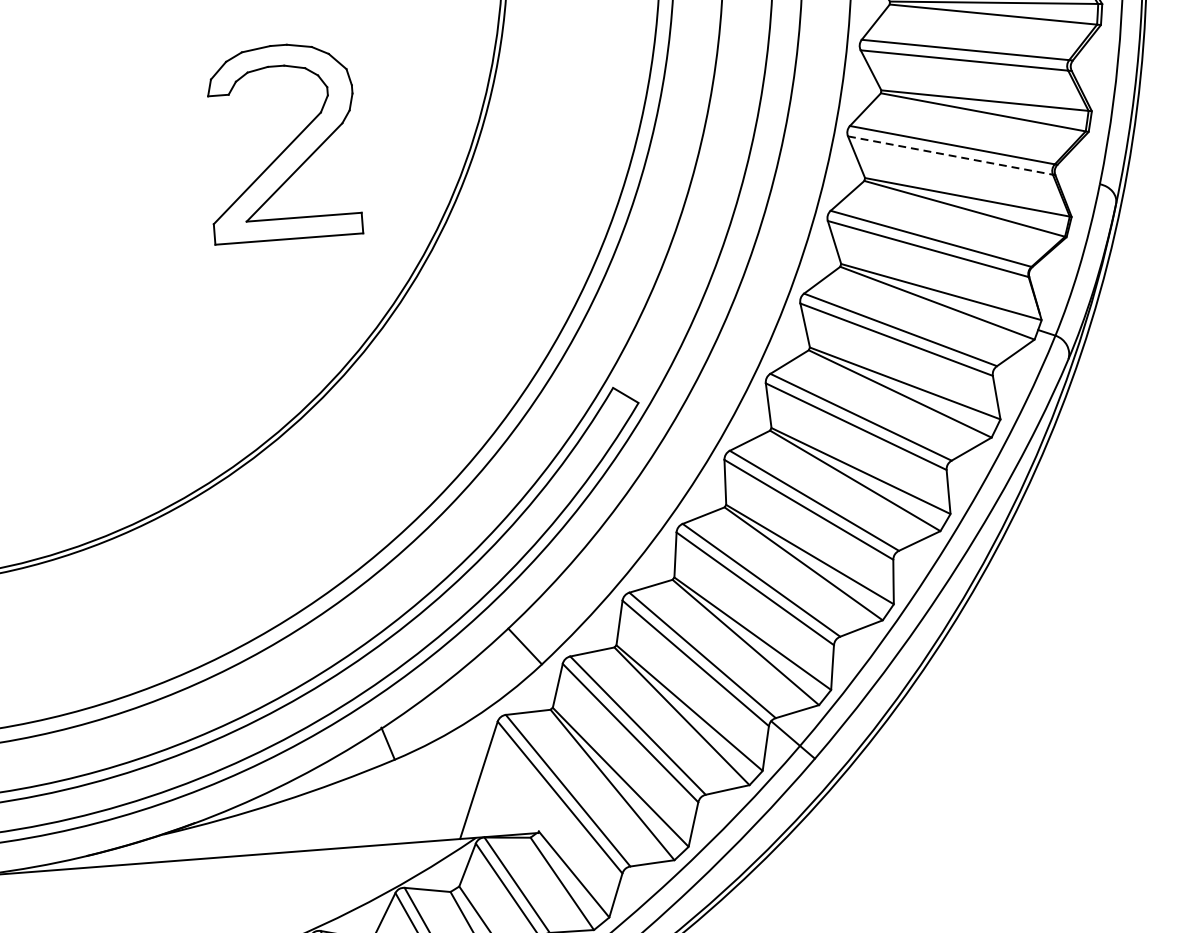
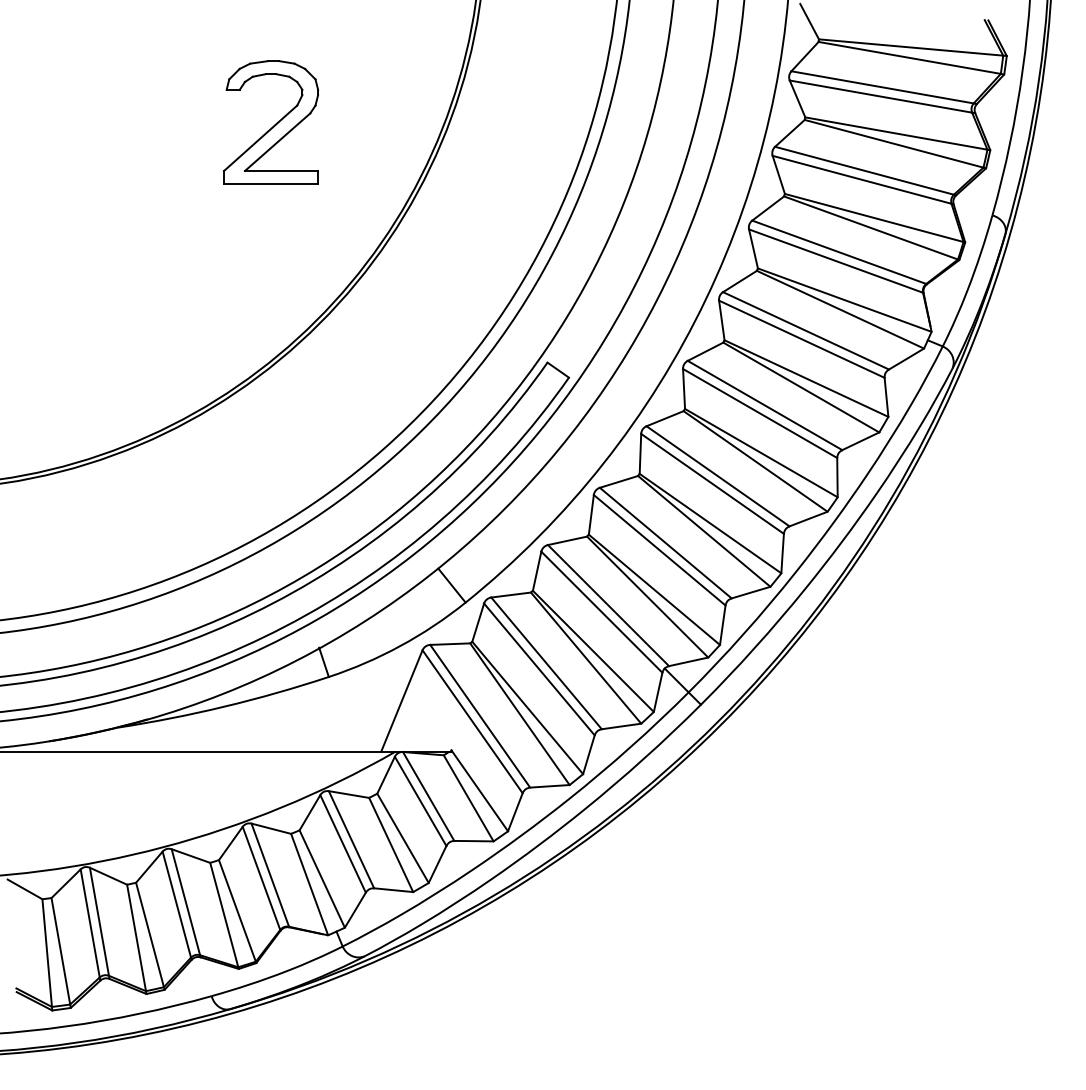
part: (282, 142) -> (271, 122), size x0.71
line: (950, 155) -> (862, 179), dashed -> solid

